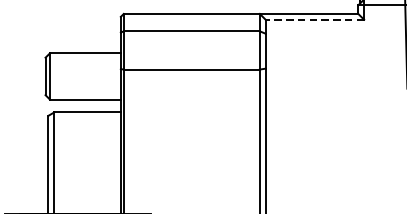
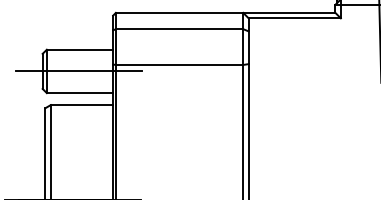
line: (314, 19) -> (294, 18), dashed -> solid
line: (83, 76) -> (78, 71), added

